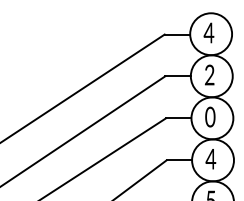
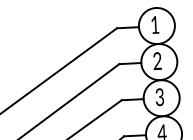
text: (208, 32) -> (154, 24), 4 -> 1
text: (210, 117) -> (159, 97), 0 -> 3

